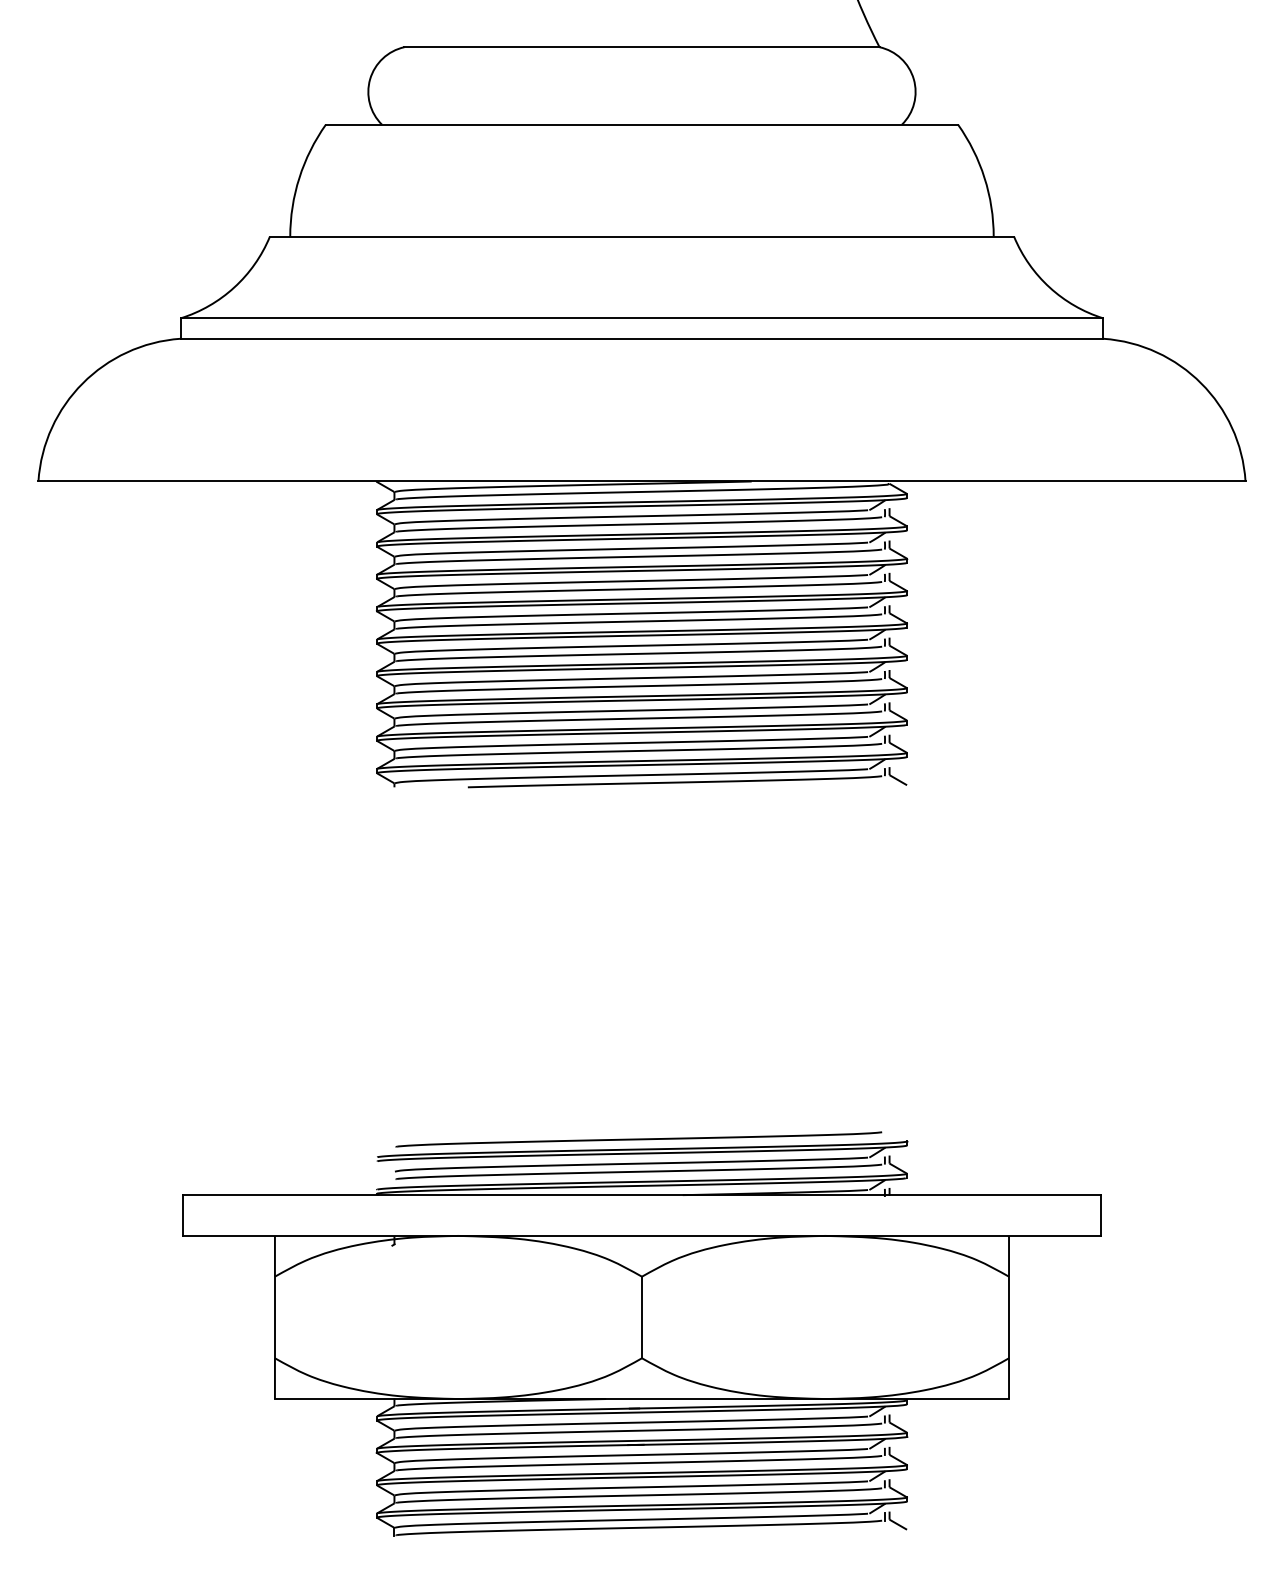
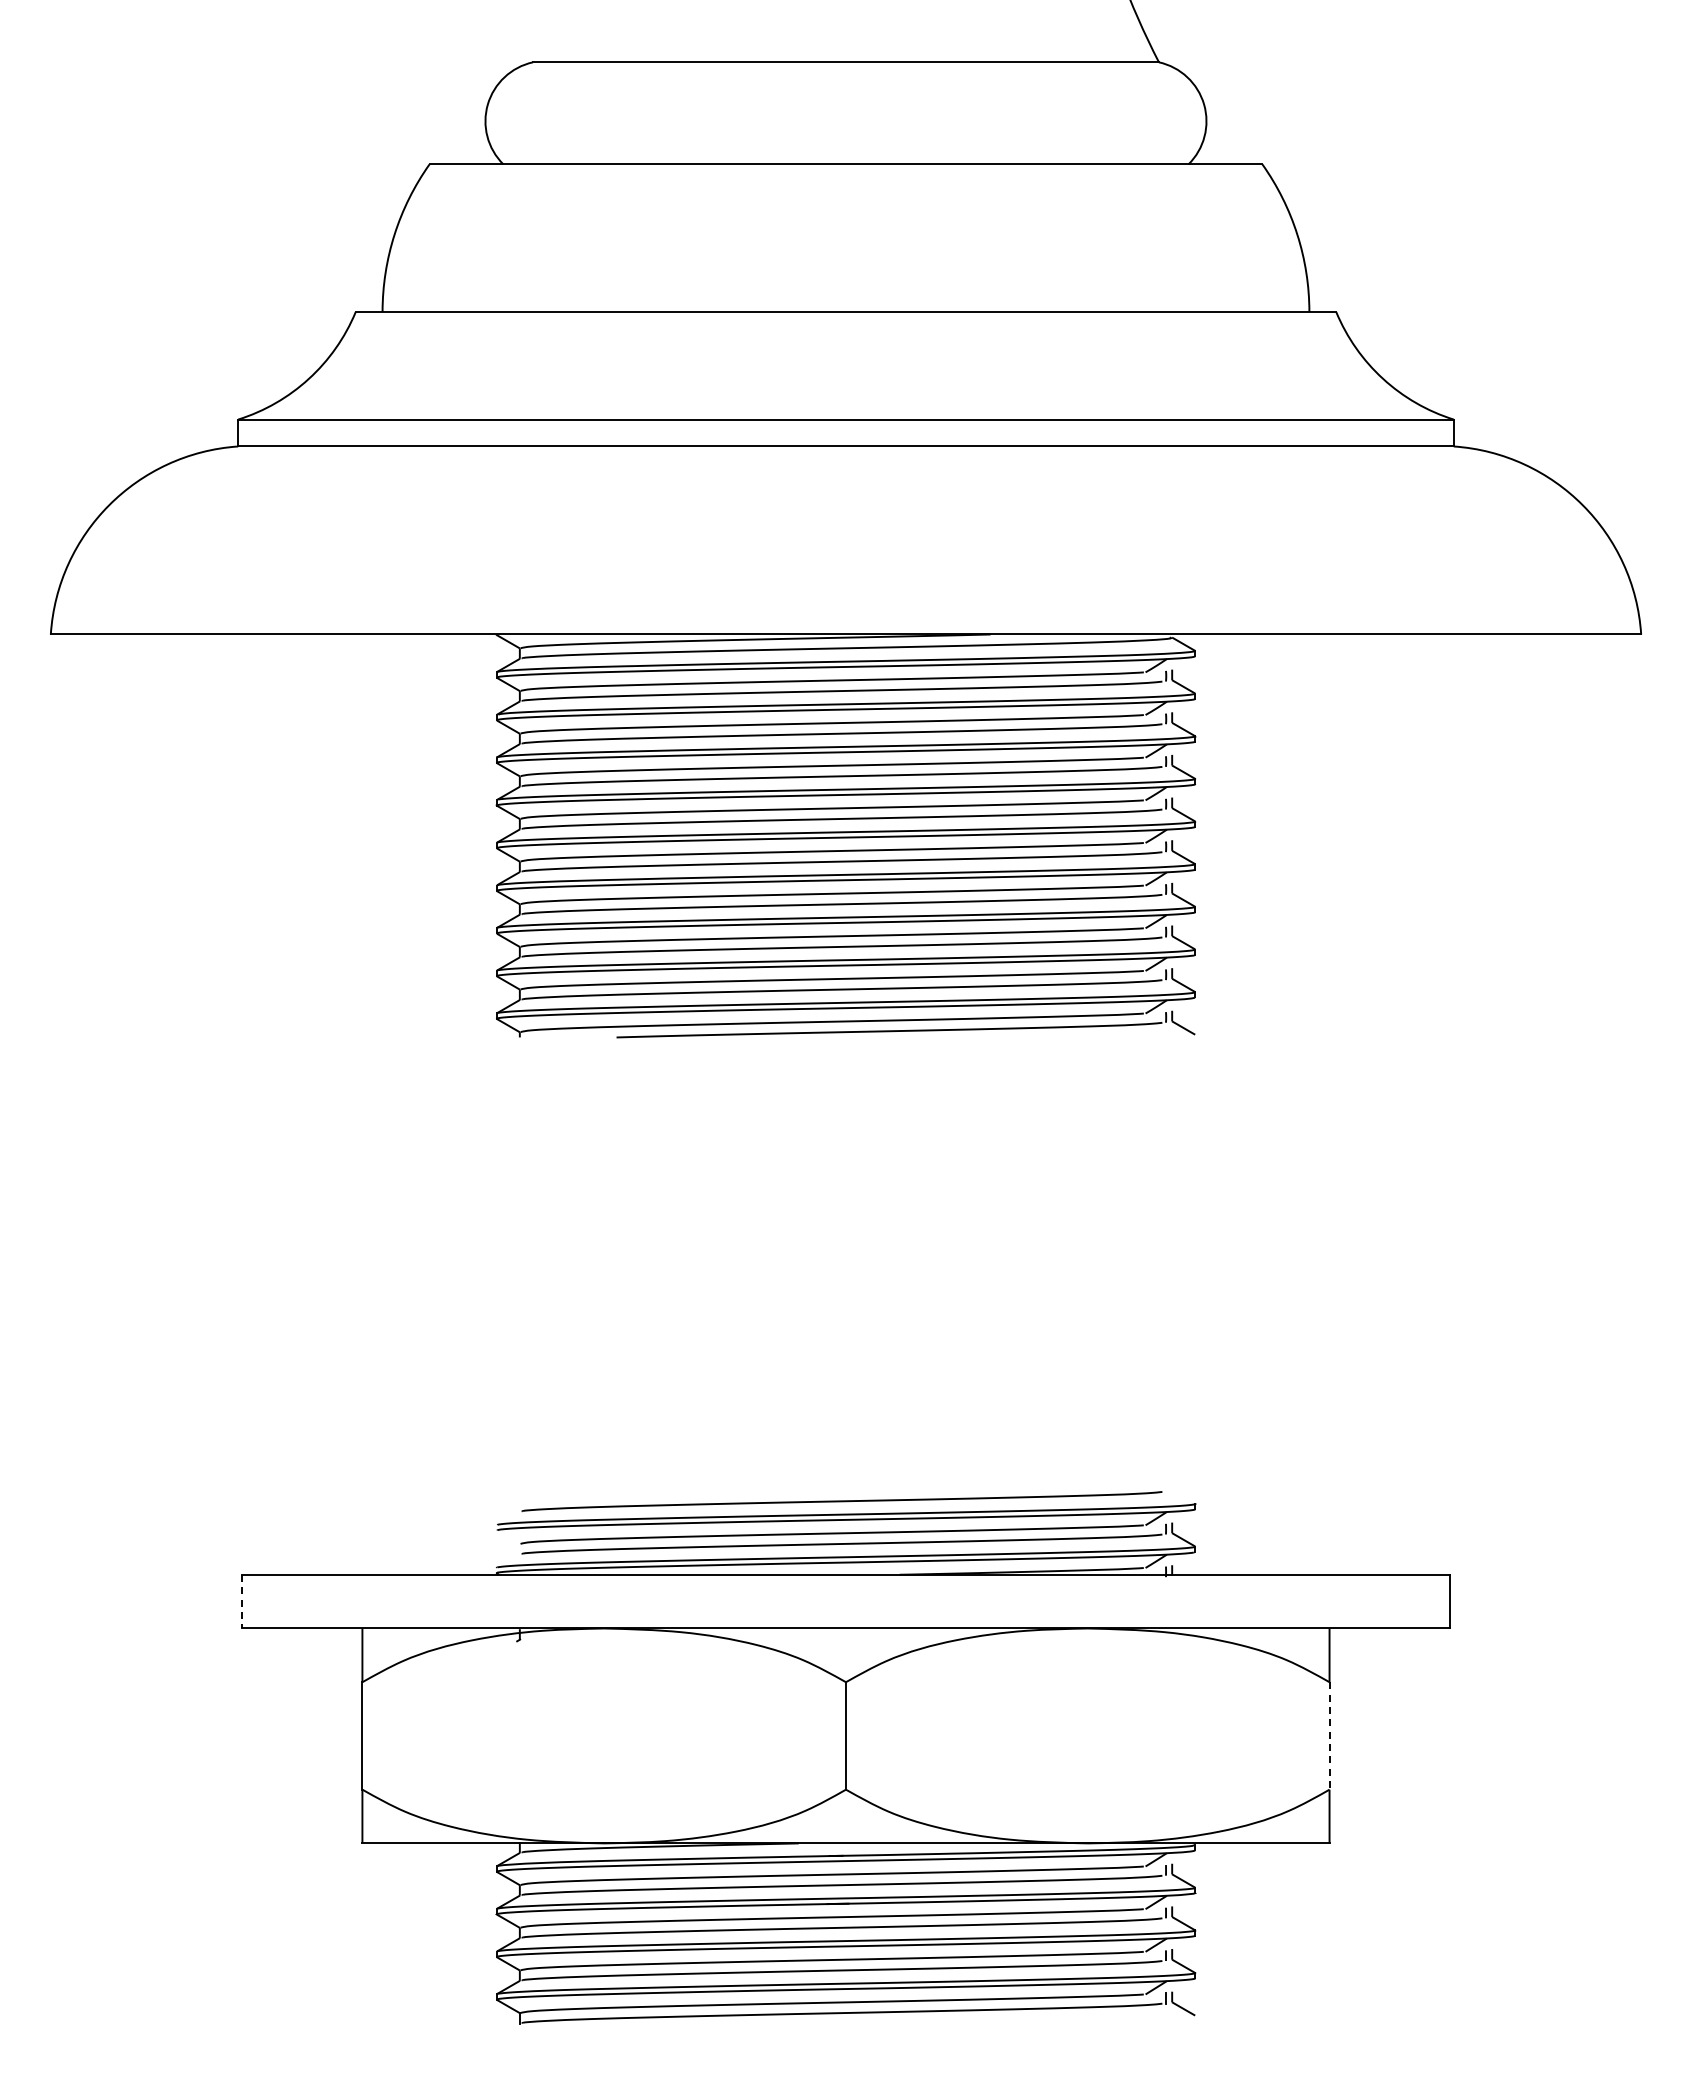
line: (183, 1215) -> (241, 1601), solid -> dashed
line: (1008, 1317) -> (1329, 1735), solid -> dashed

